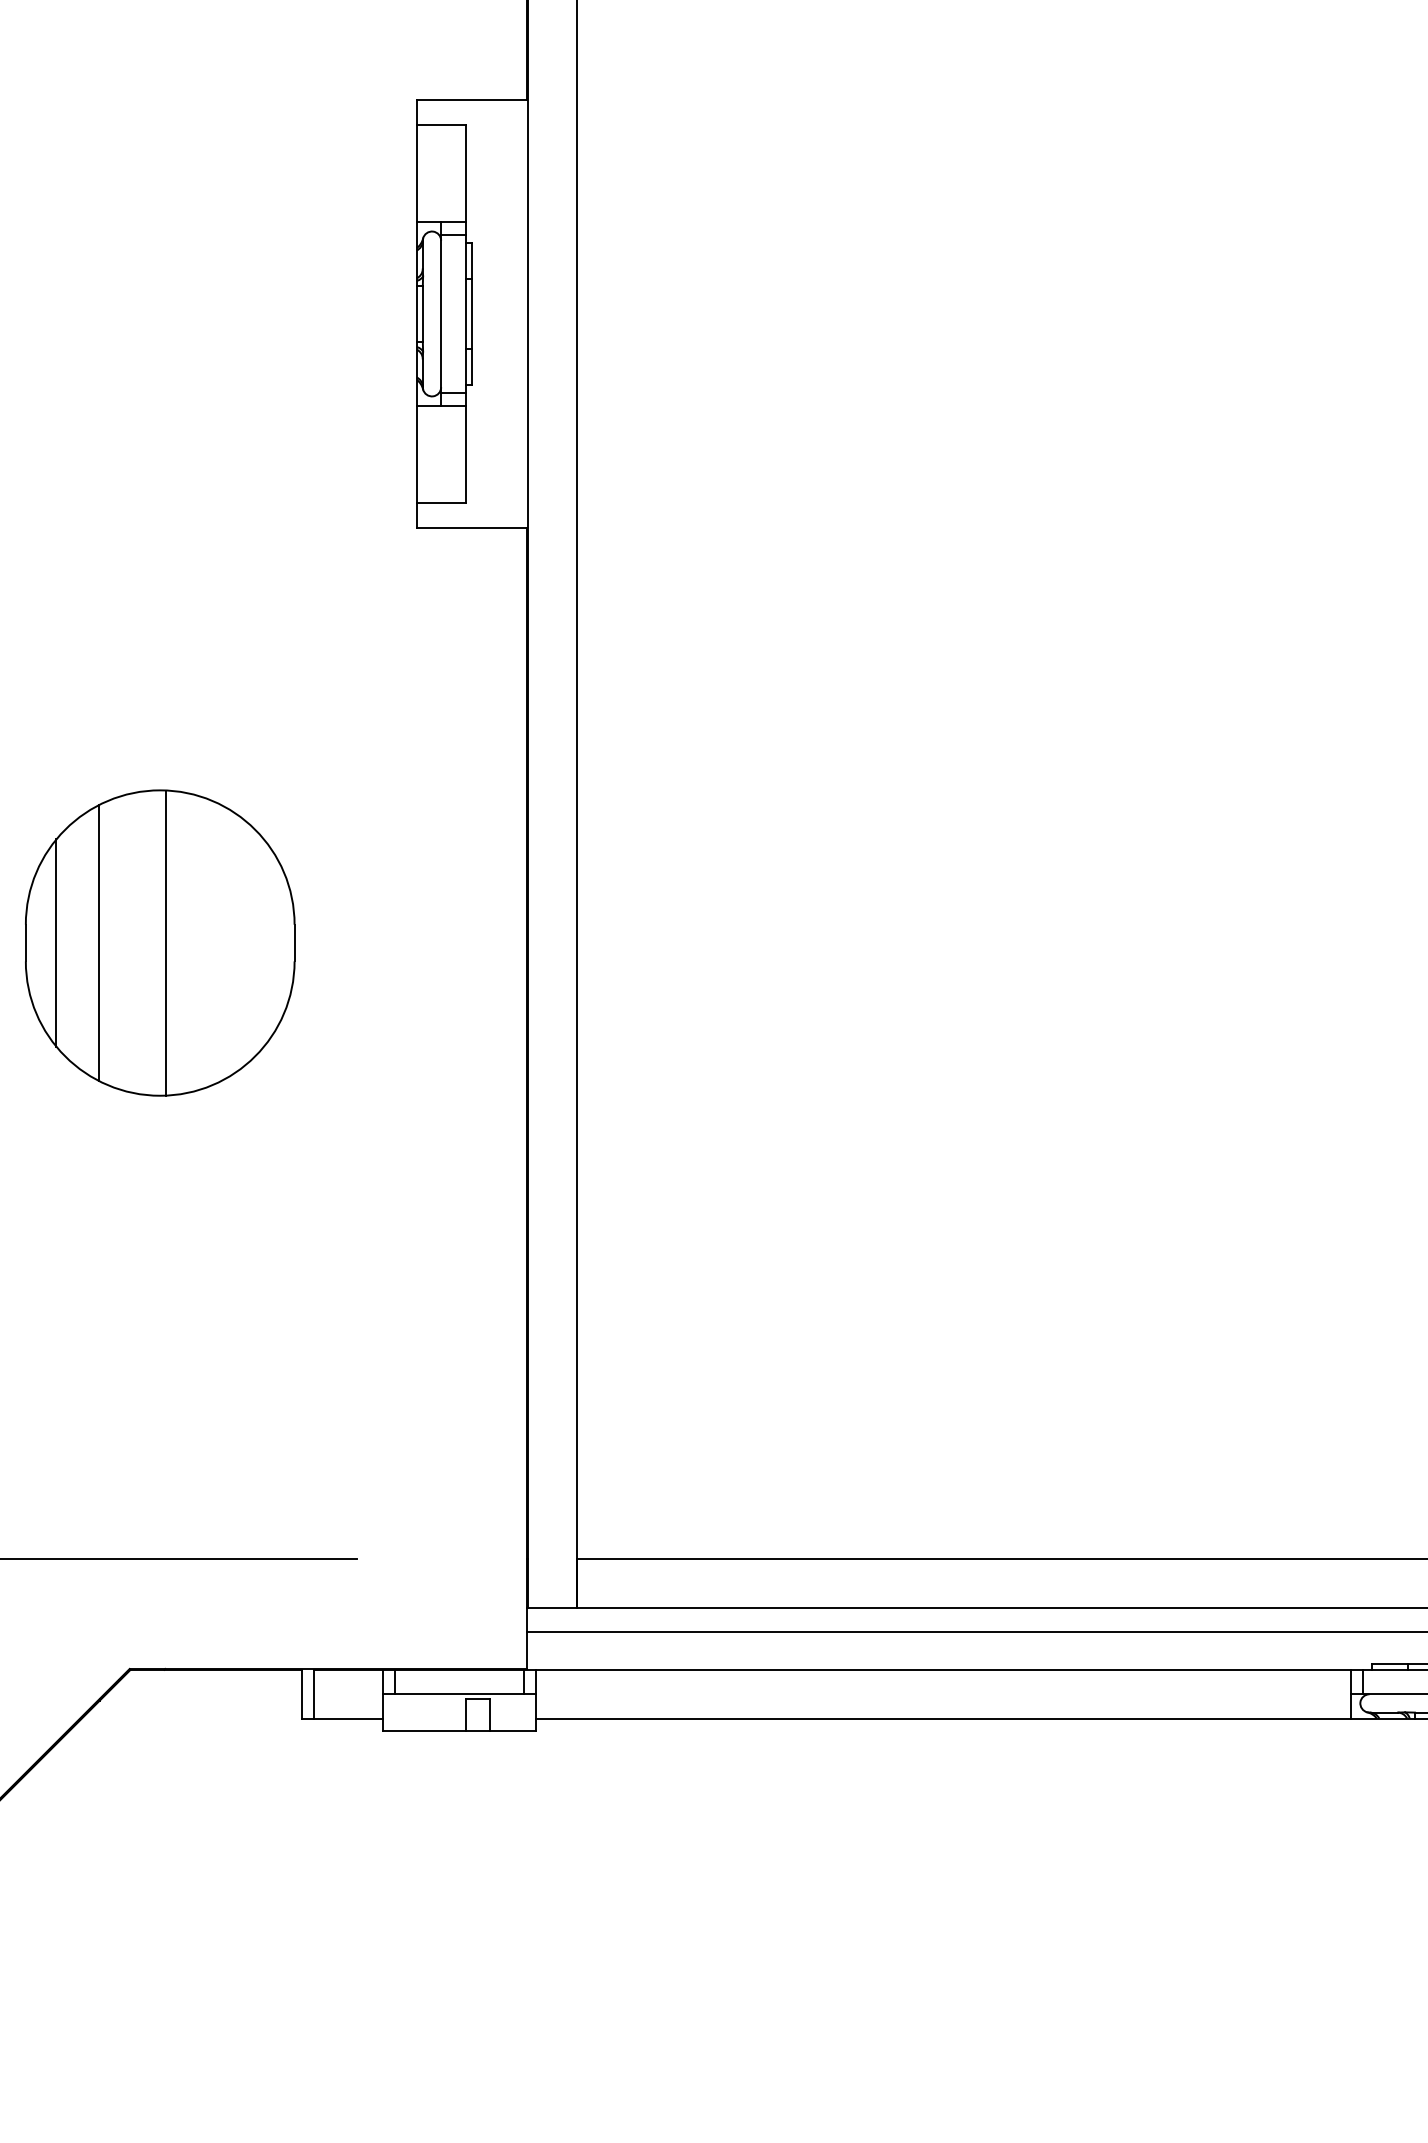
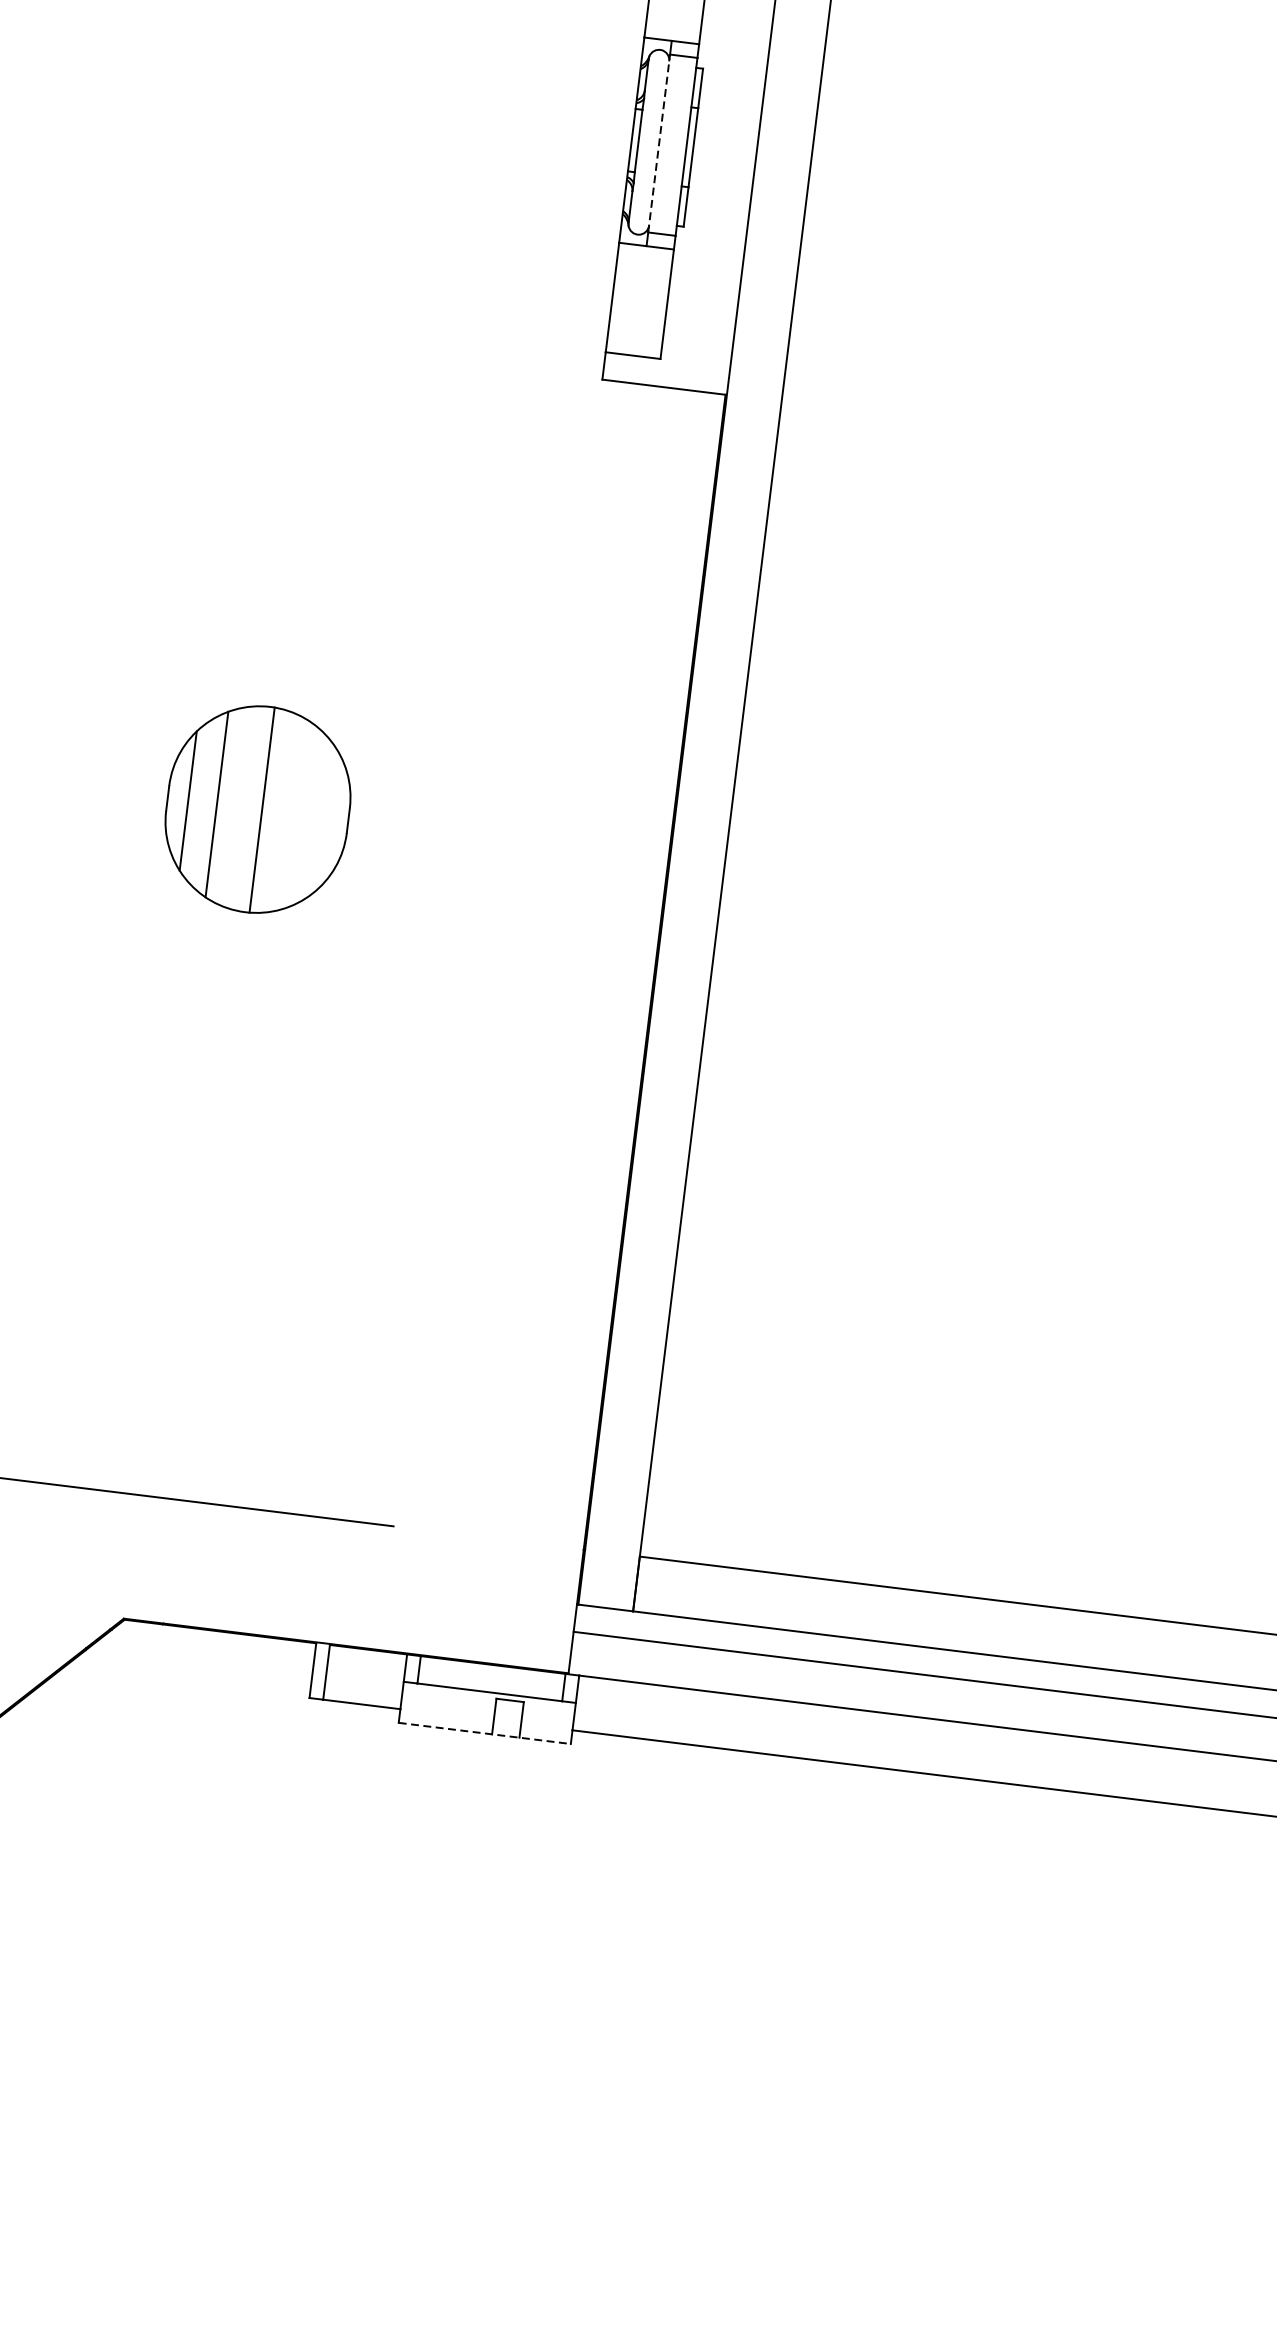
line: (441, 313) -> (659, 143), solid -> dashed
part: (160, 942) -> (258, 809), size x0.6
line: (459, 1730) -> (484, 1732), solid -> dashed

